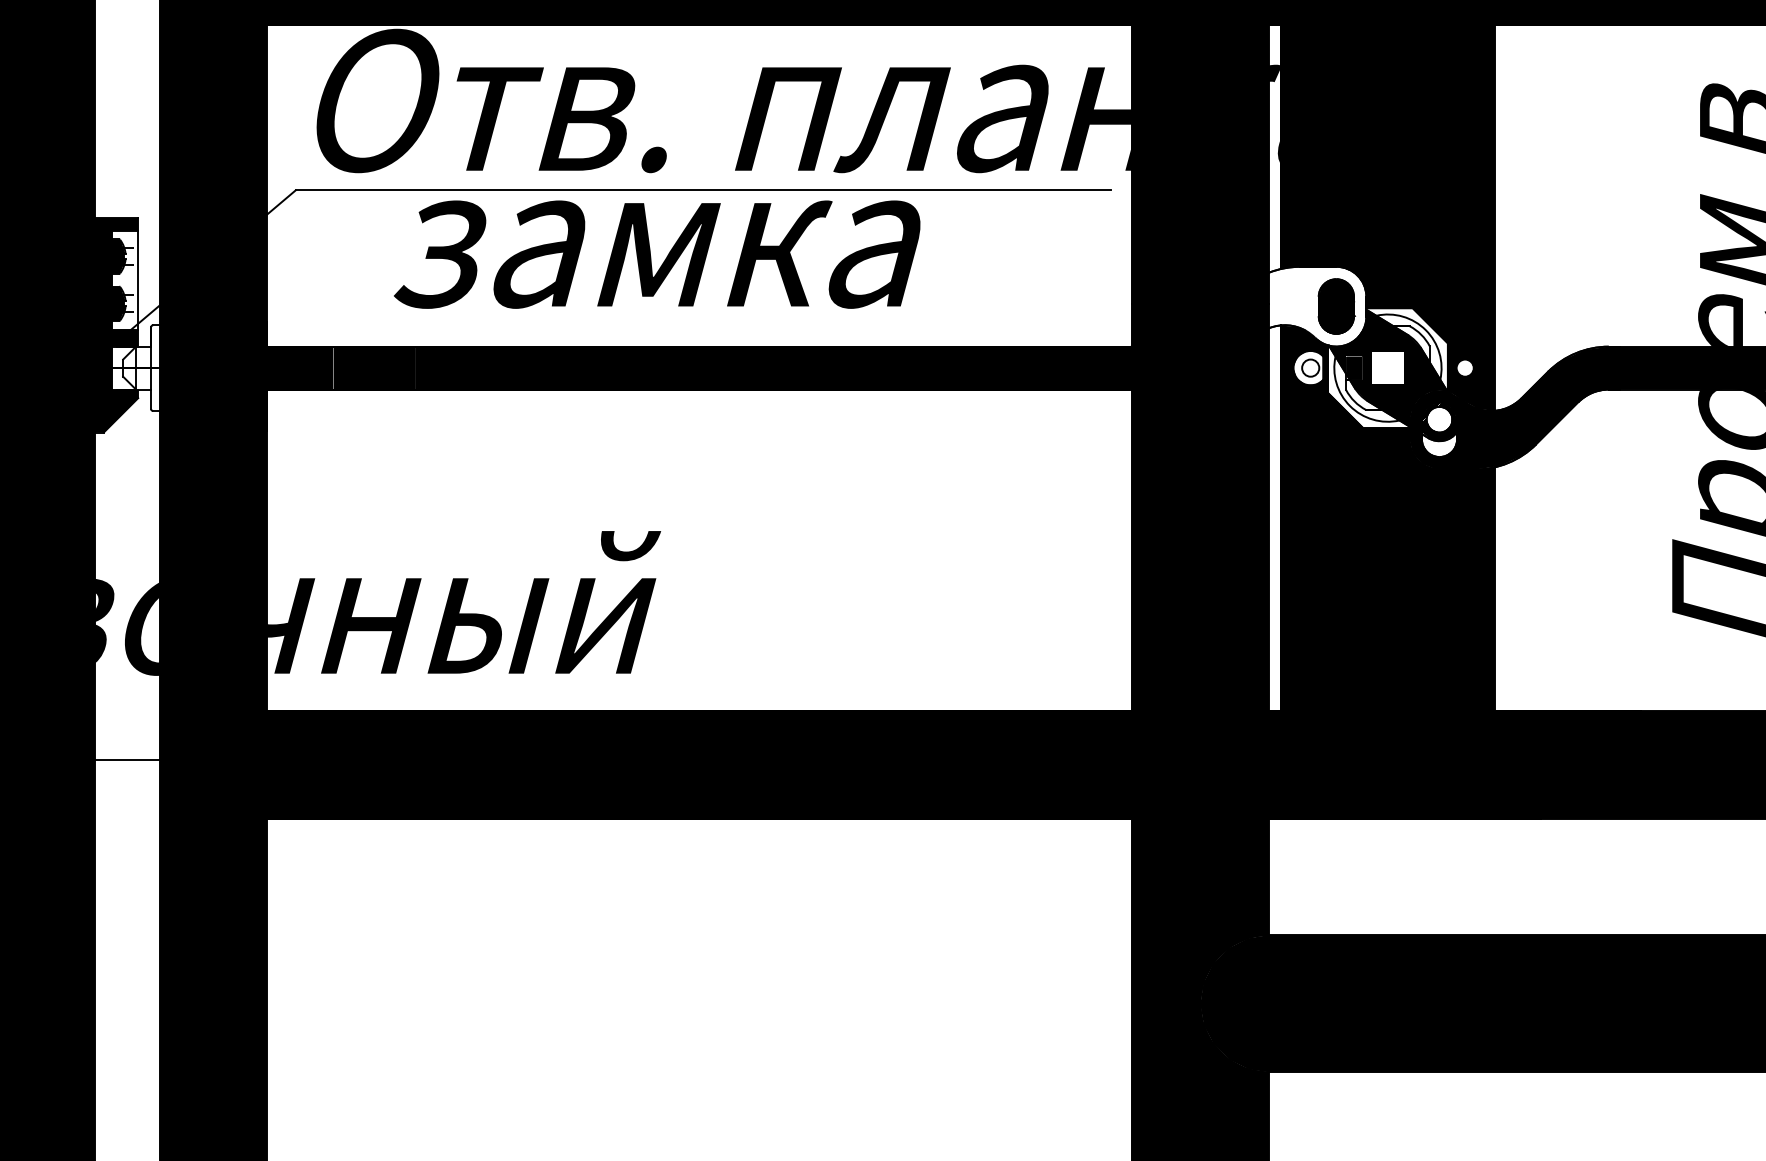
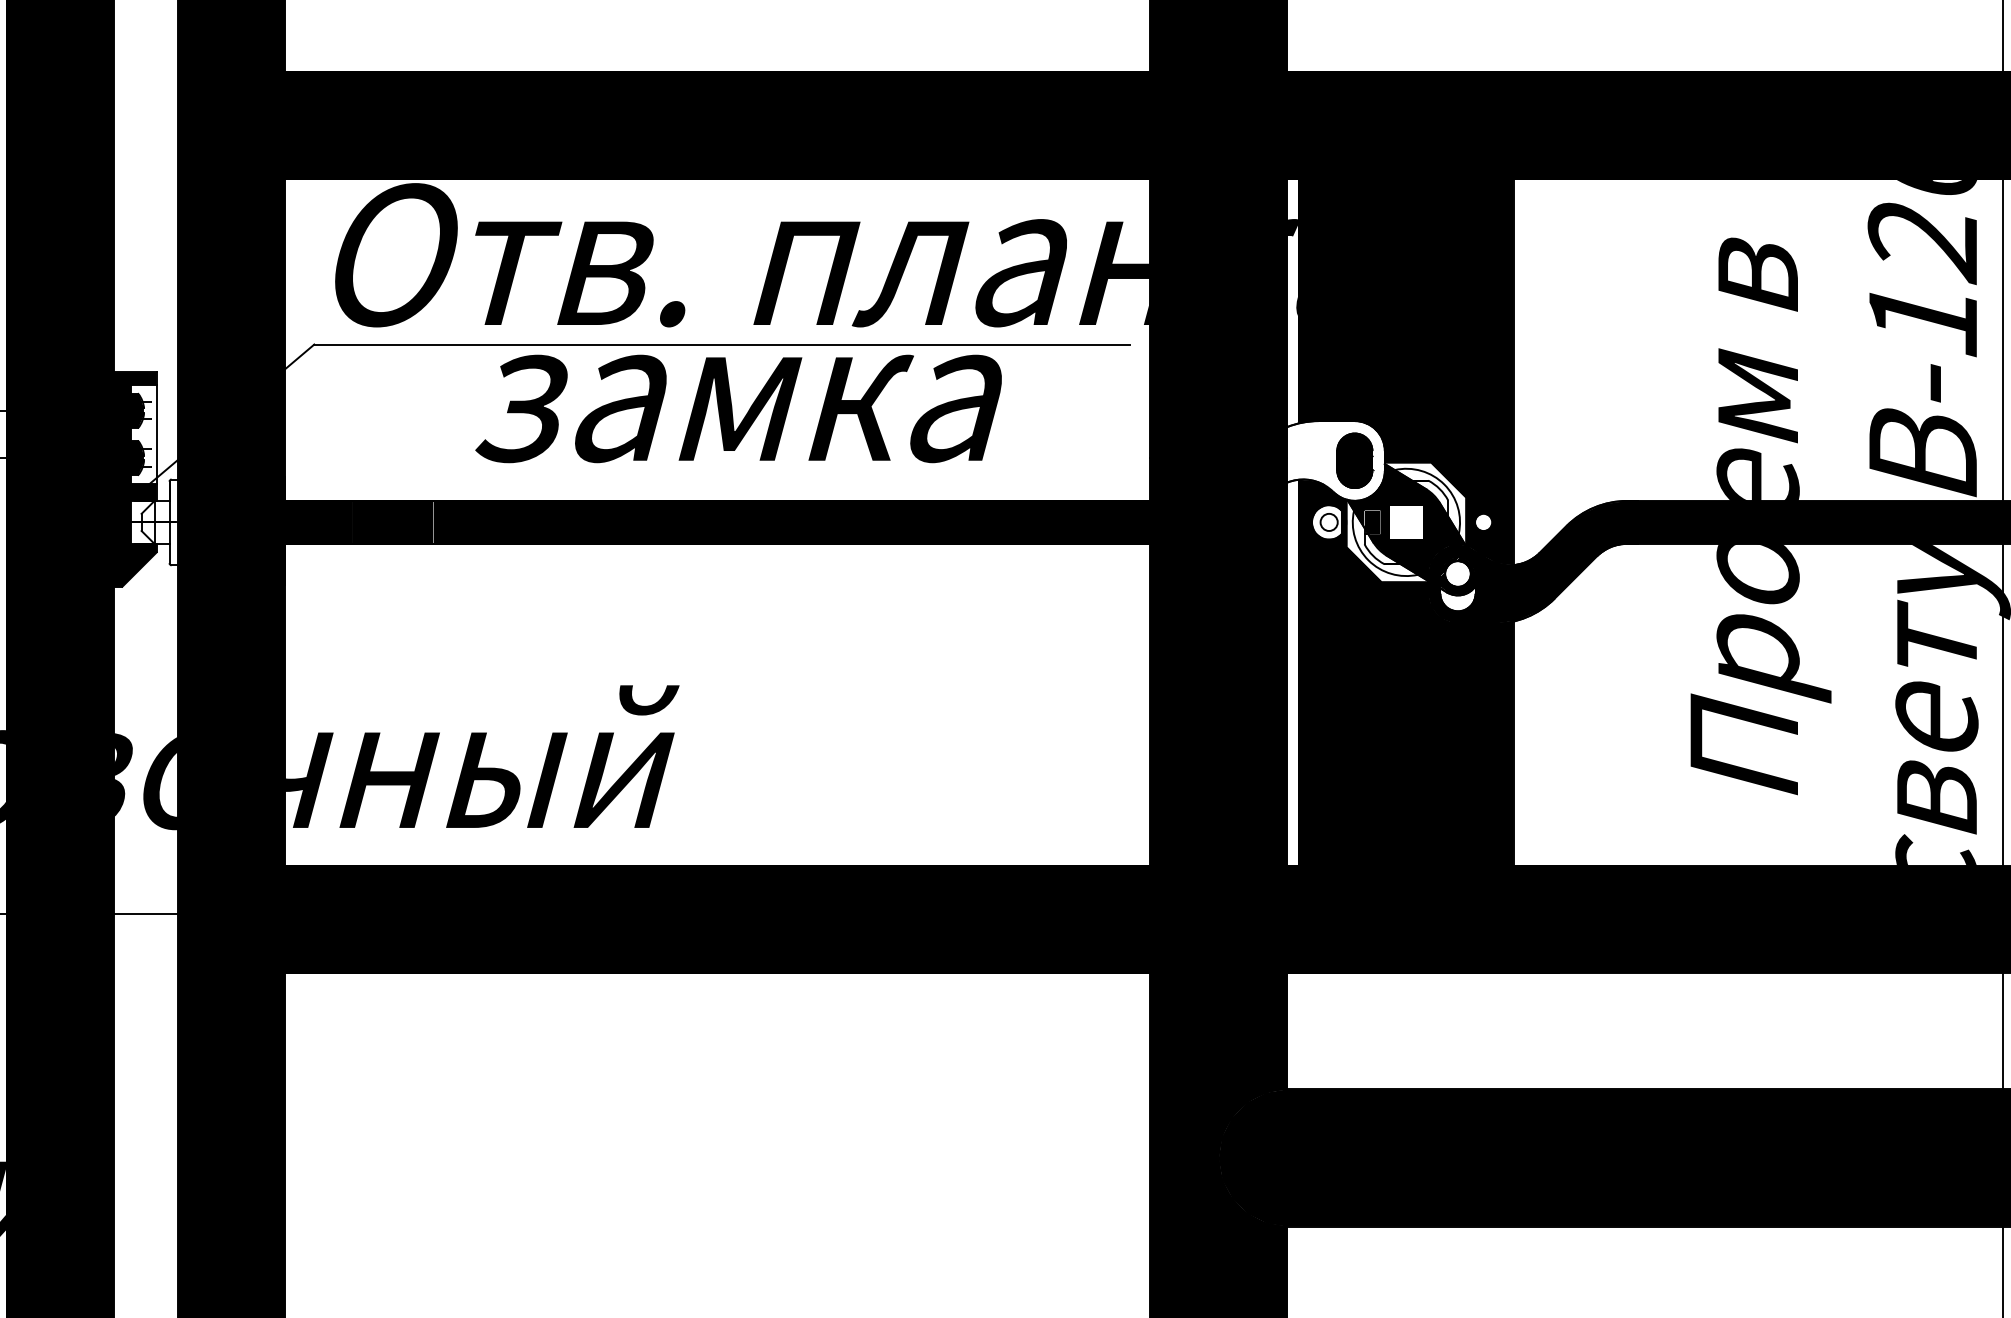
text: (657, 254) -> (738, 408), moved

